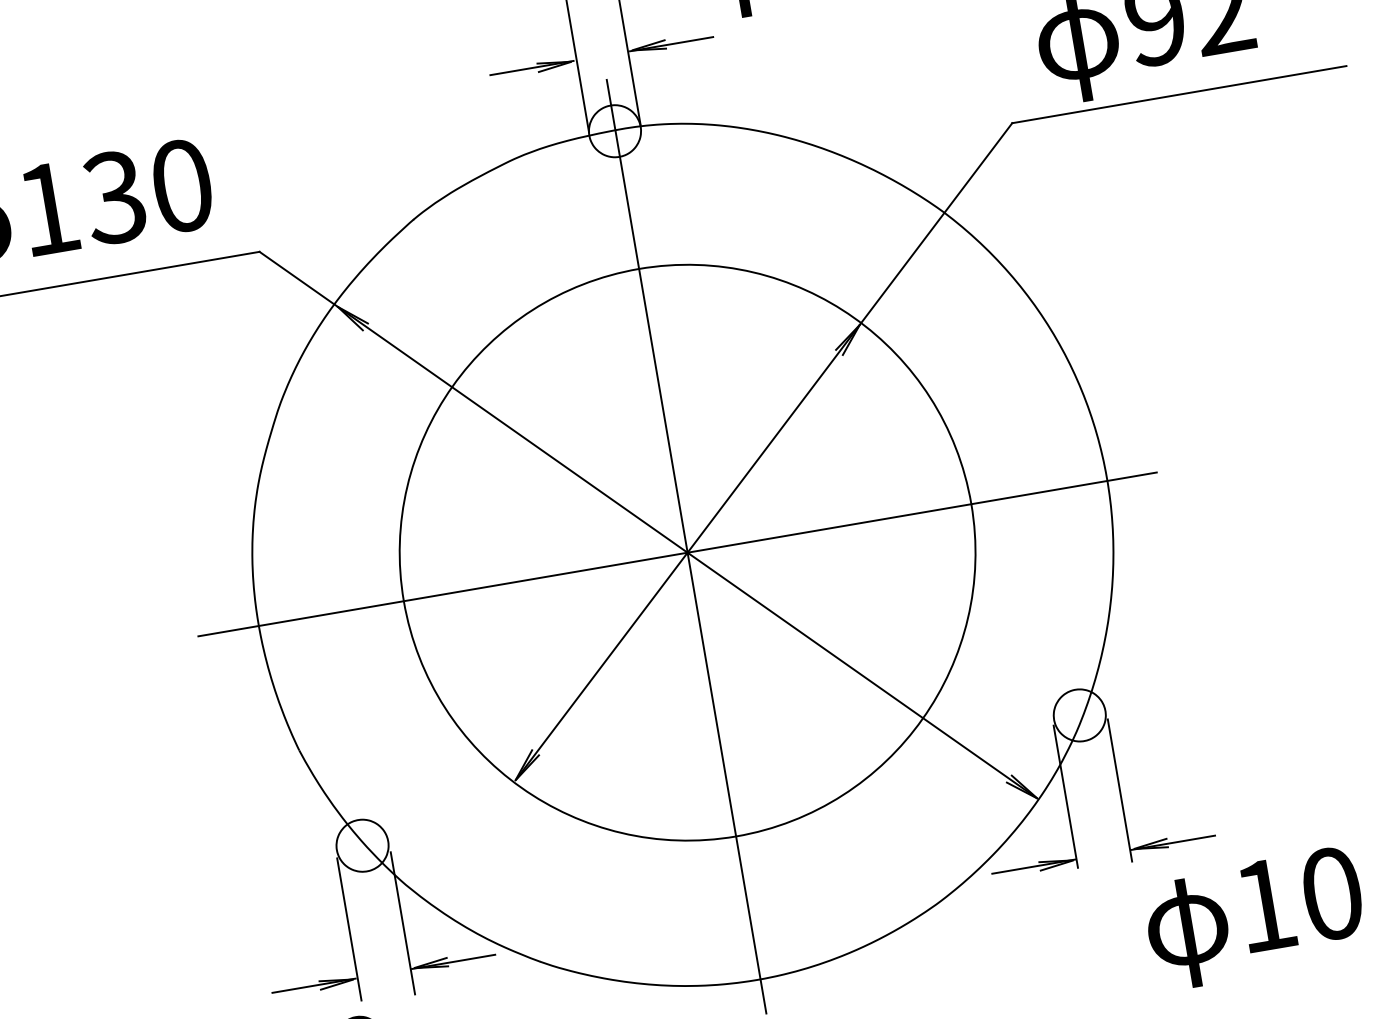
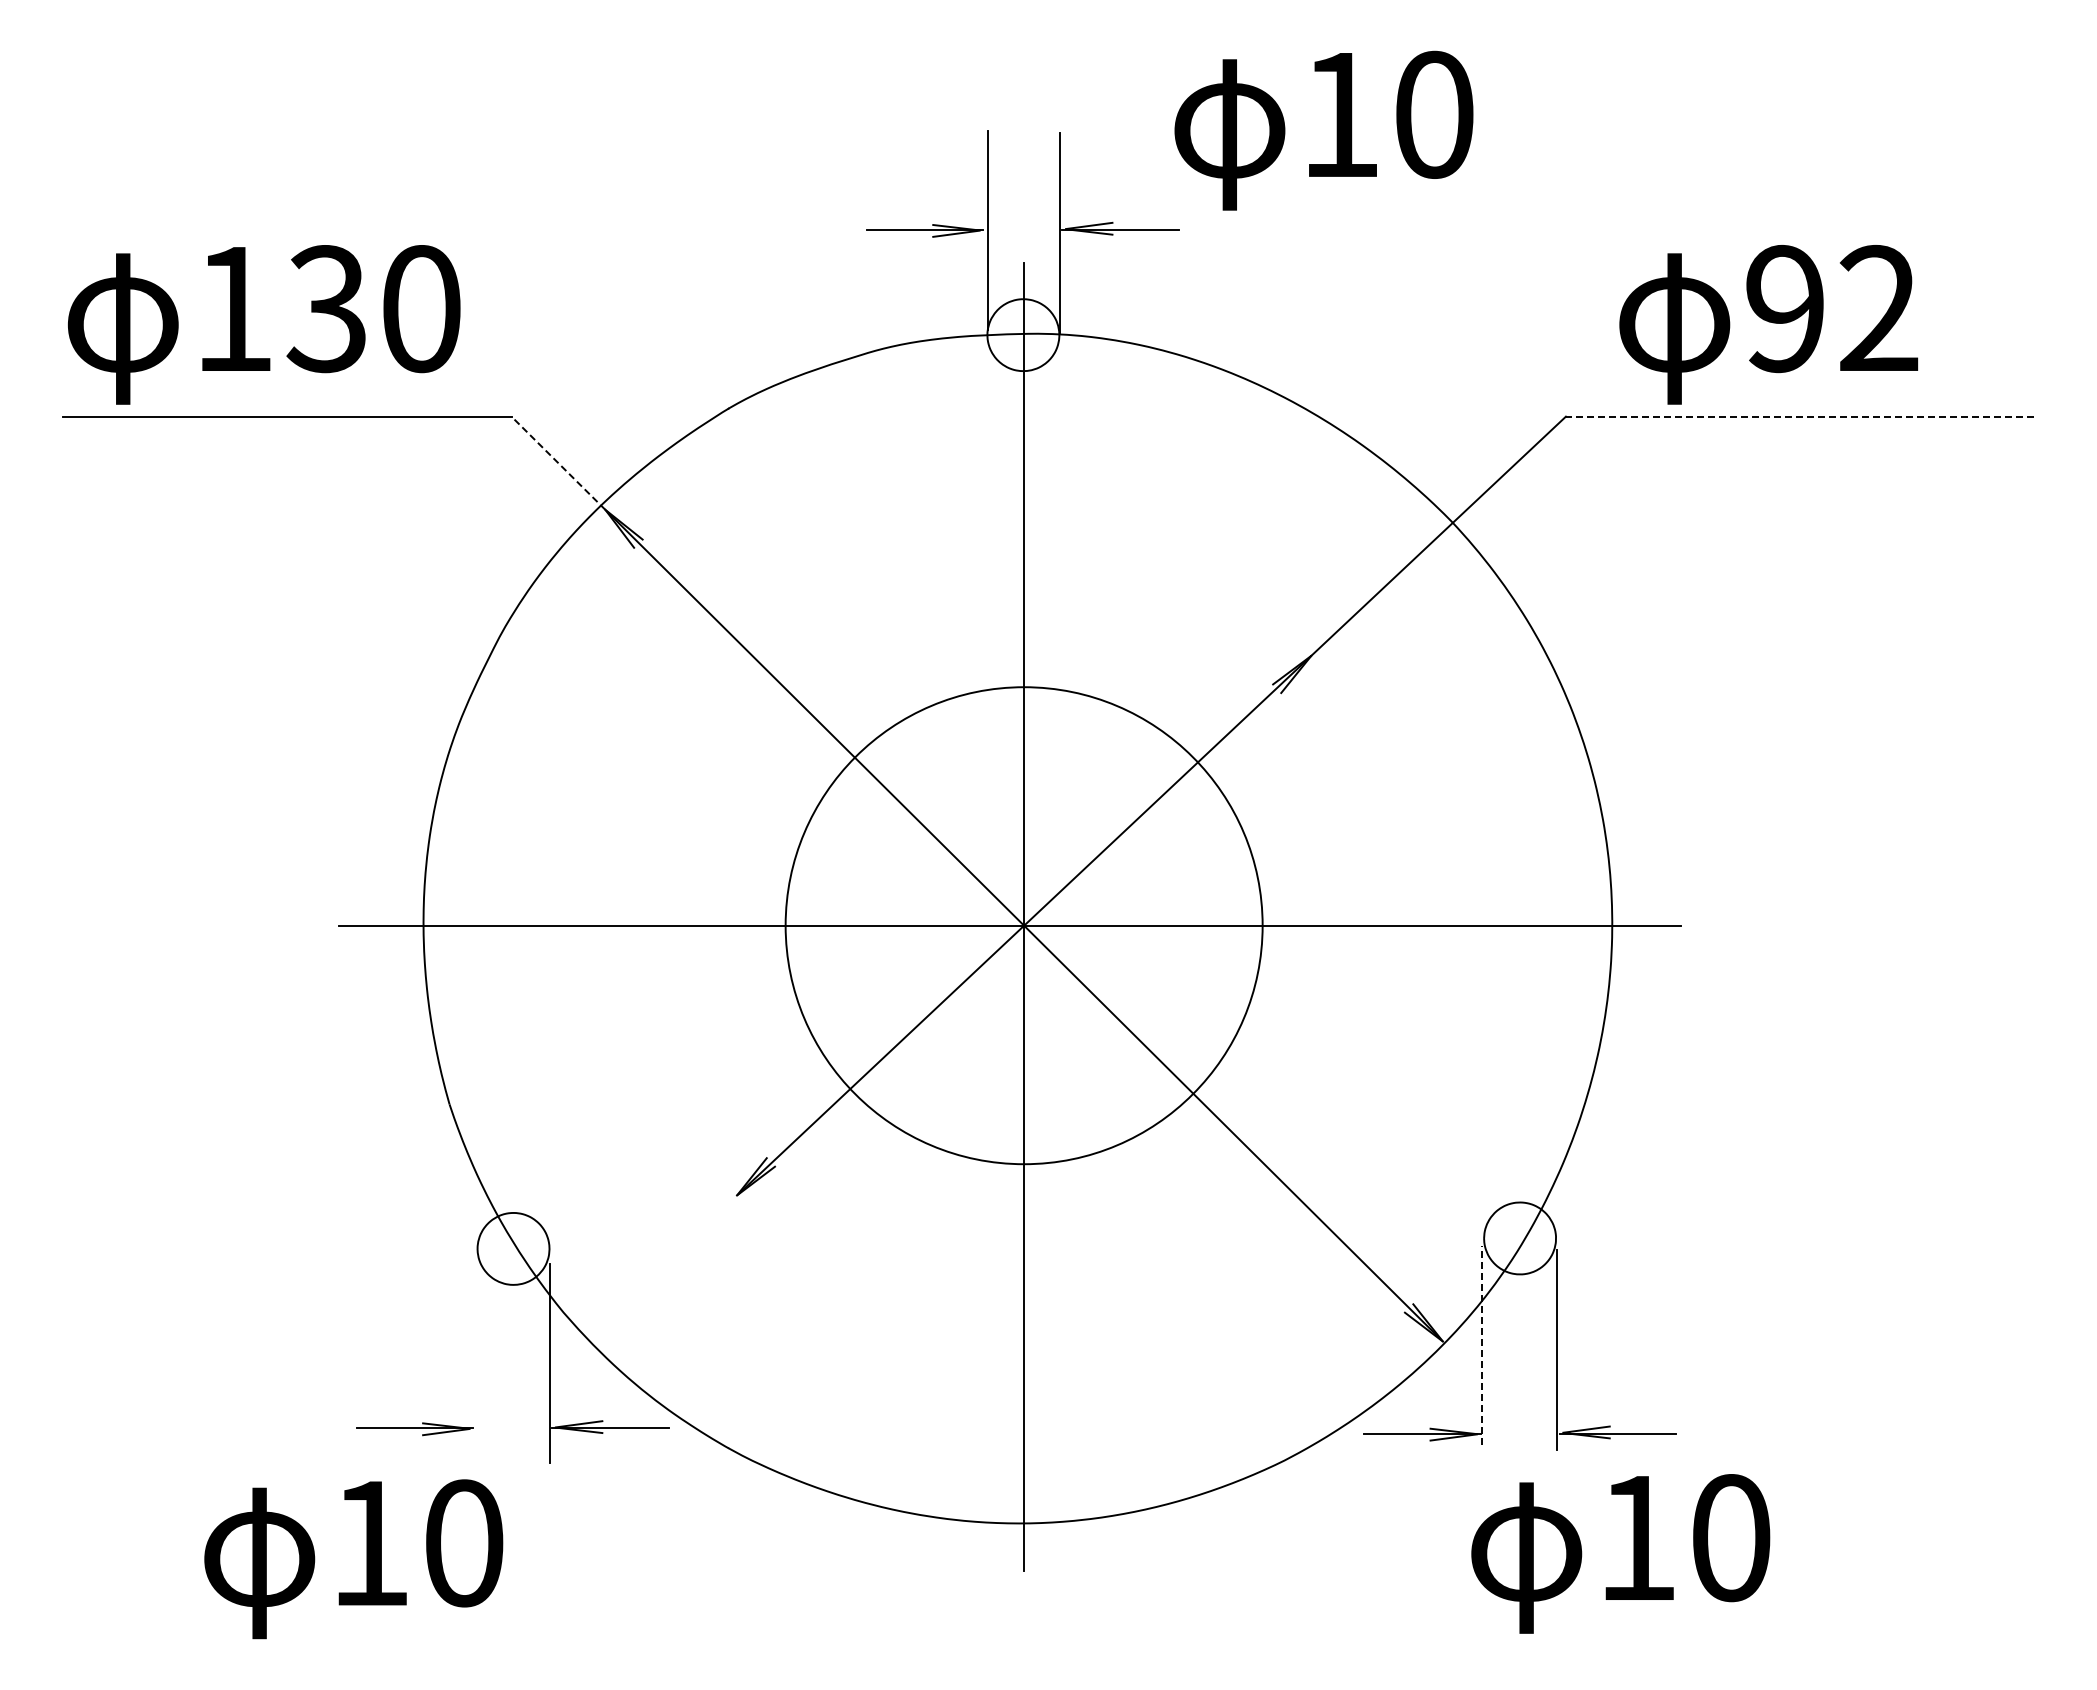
line: (1178, 94) -> (1799, 416), solid -> dashed
line: (298, 278) -> (558, 462), solid -> dashed
circle: (687, 552) -> (1023, 925), size x0.6
line: (1066, 796) -> (1482, 1345), solid -> dashed
text: (1255, 918) -> (1620, 1553), moved
line: (349, 929) -> (476, 1359), removed

